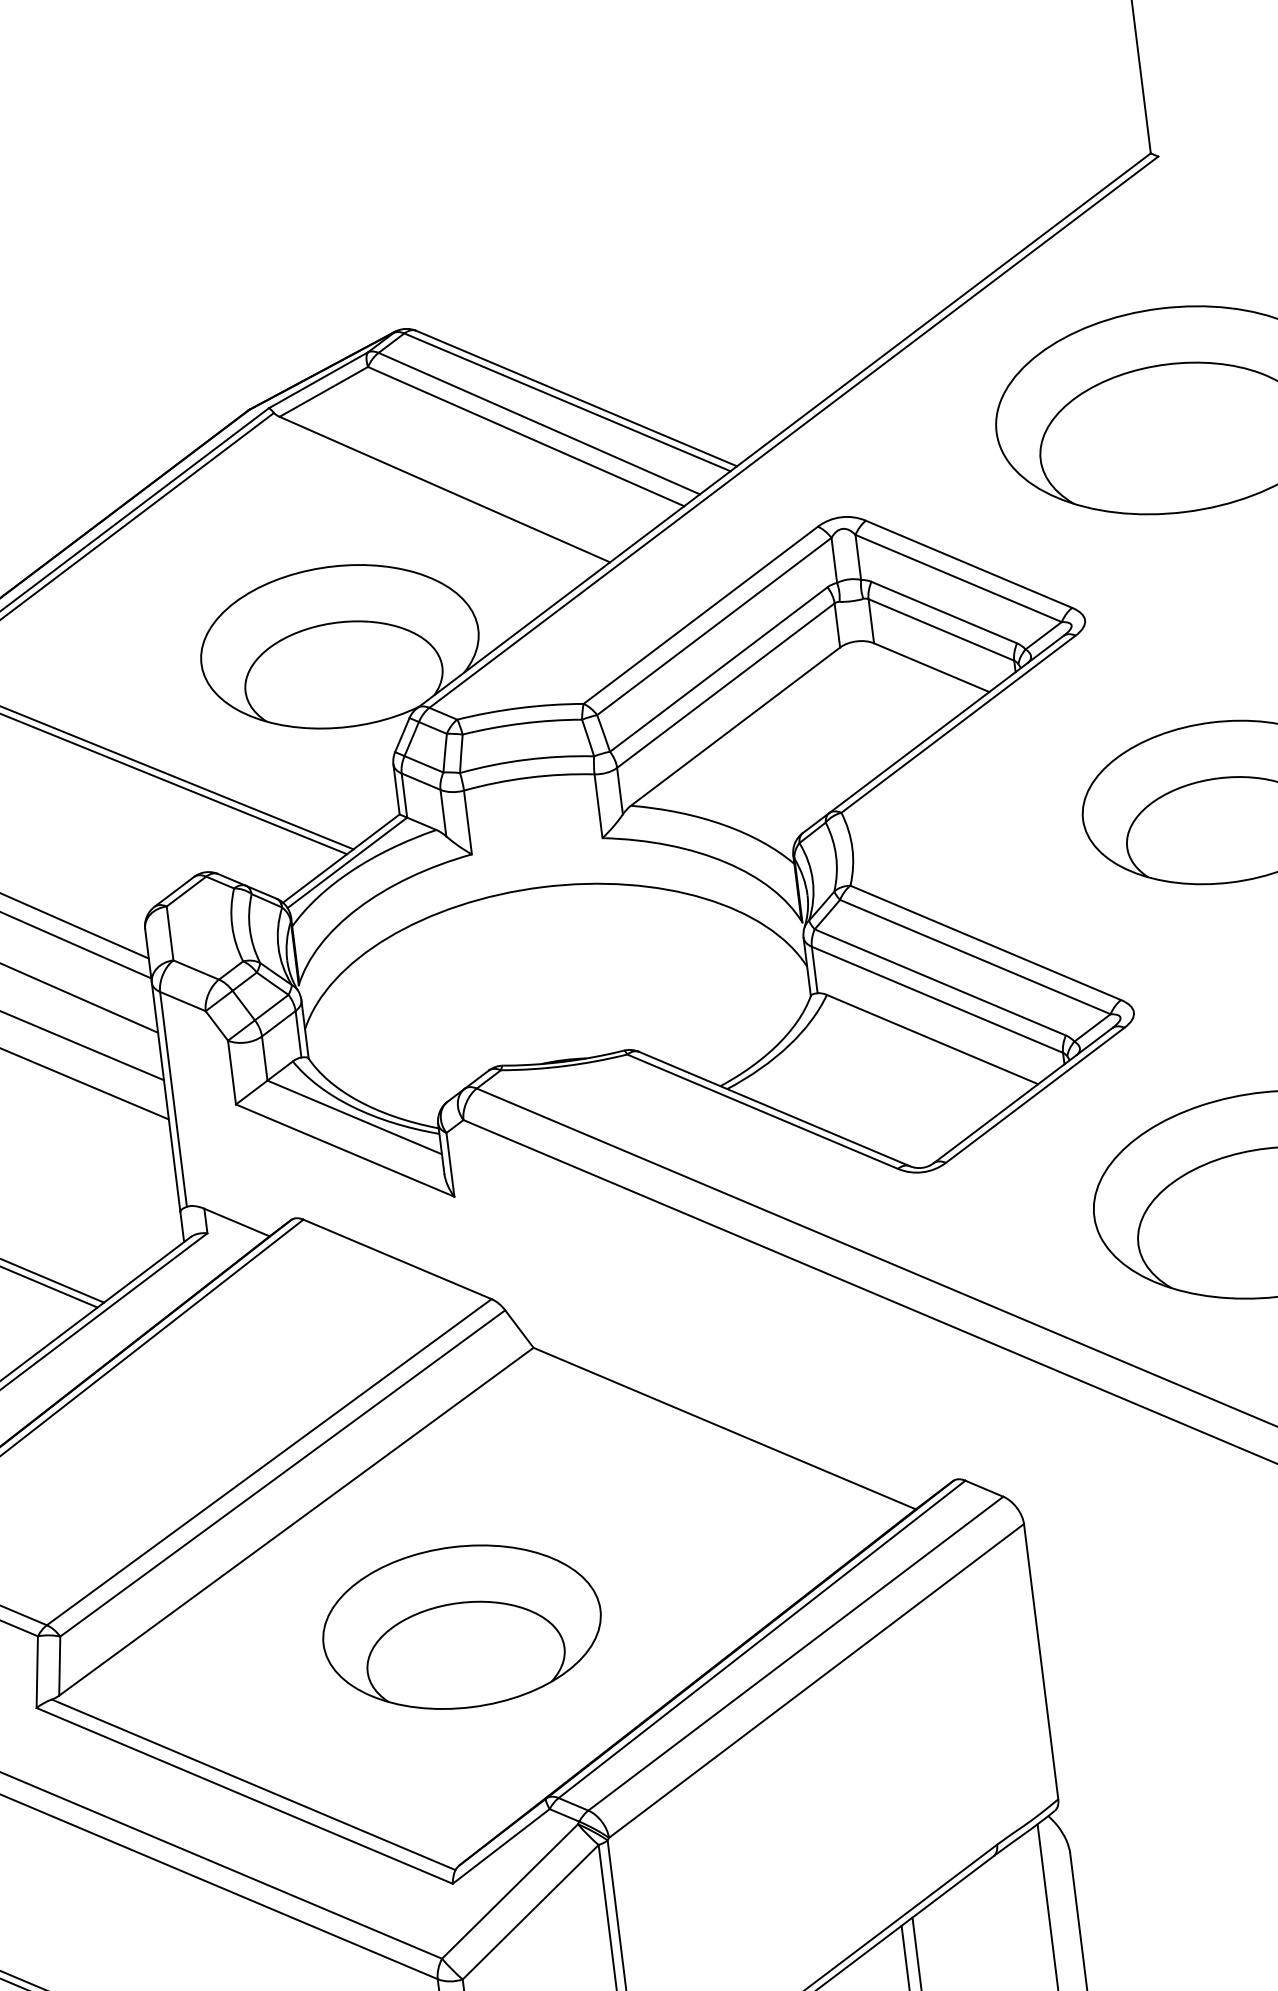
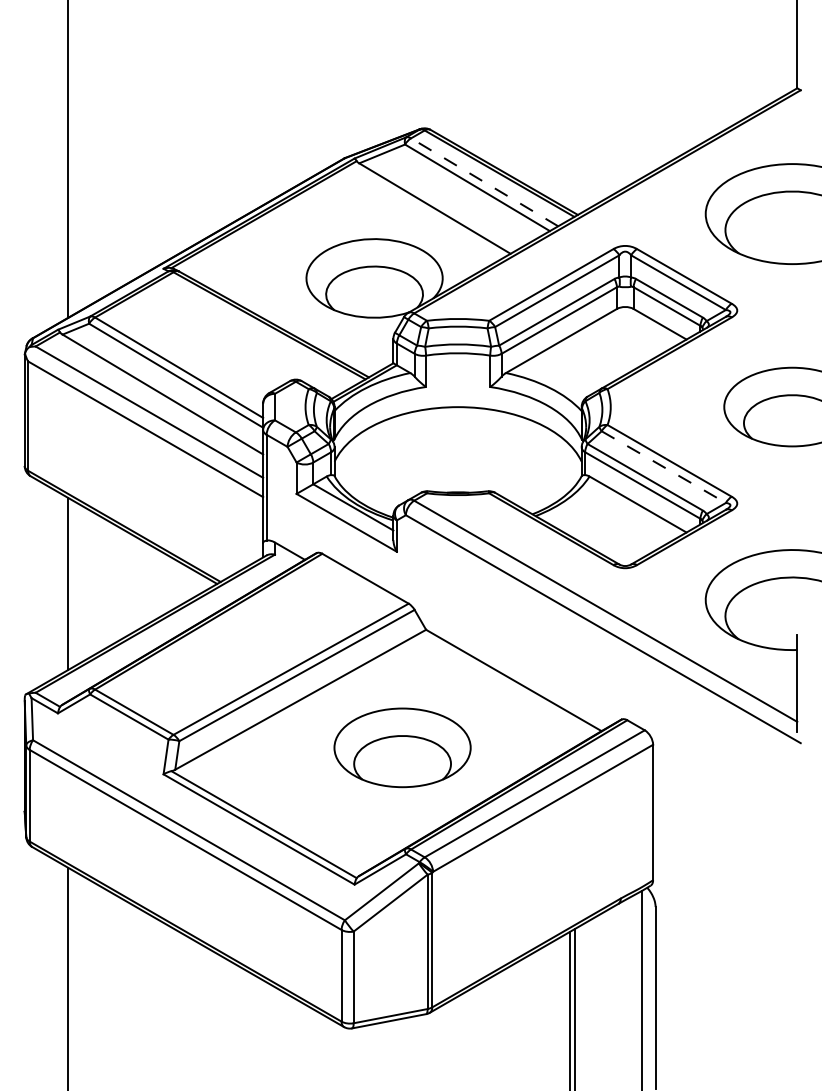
line: (538, 424) -> (484, 182), solid -> dashed
line: (974, 957) -> (663, 467), solid -> dashed
part: (461, 1626) -> (402, 747), moved

